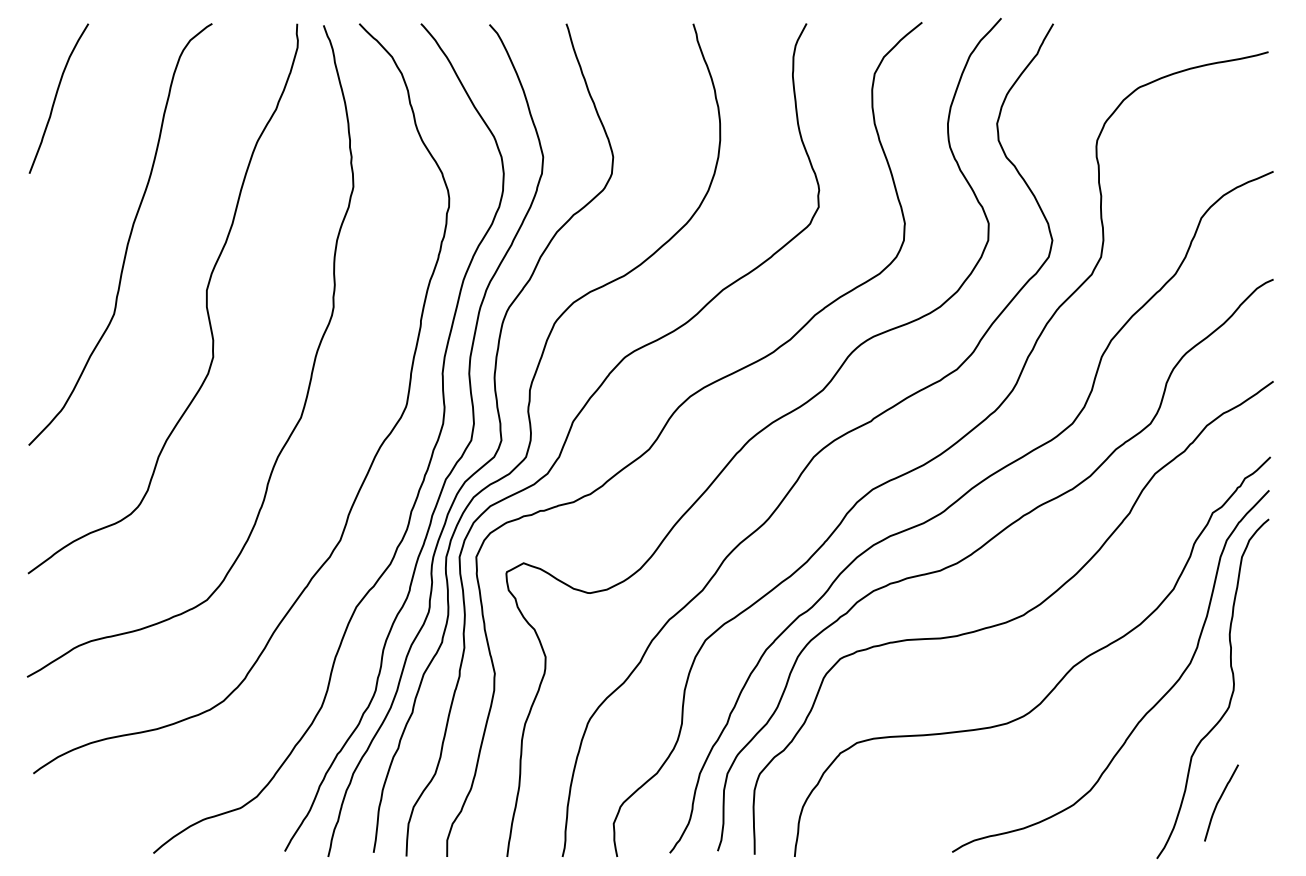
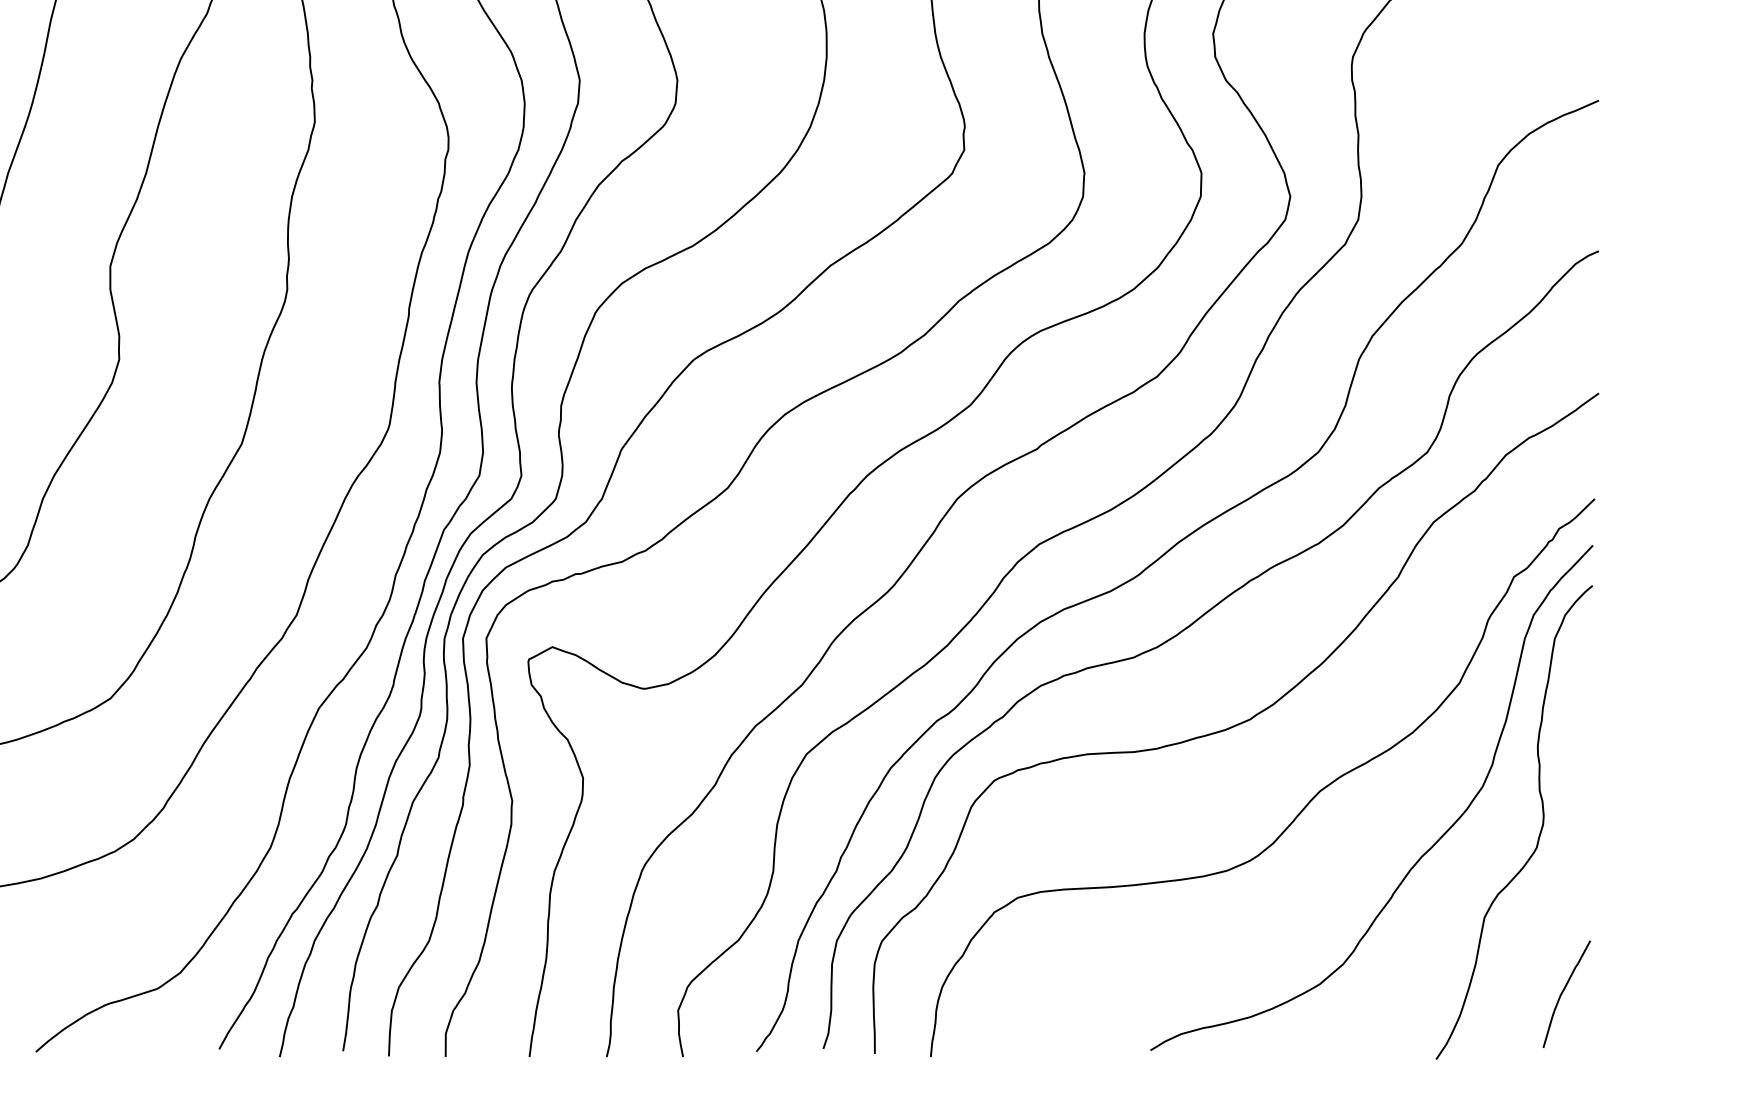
curve: (1220, 800) -> (1565, 990), moved

